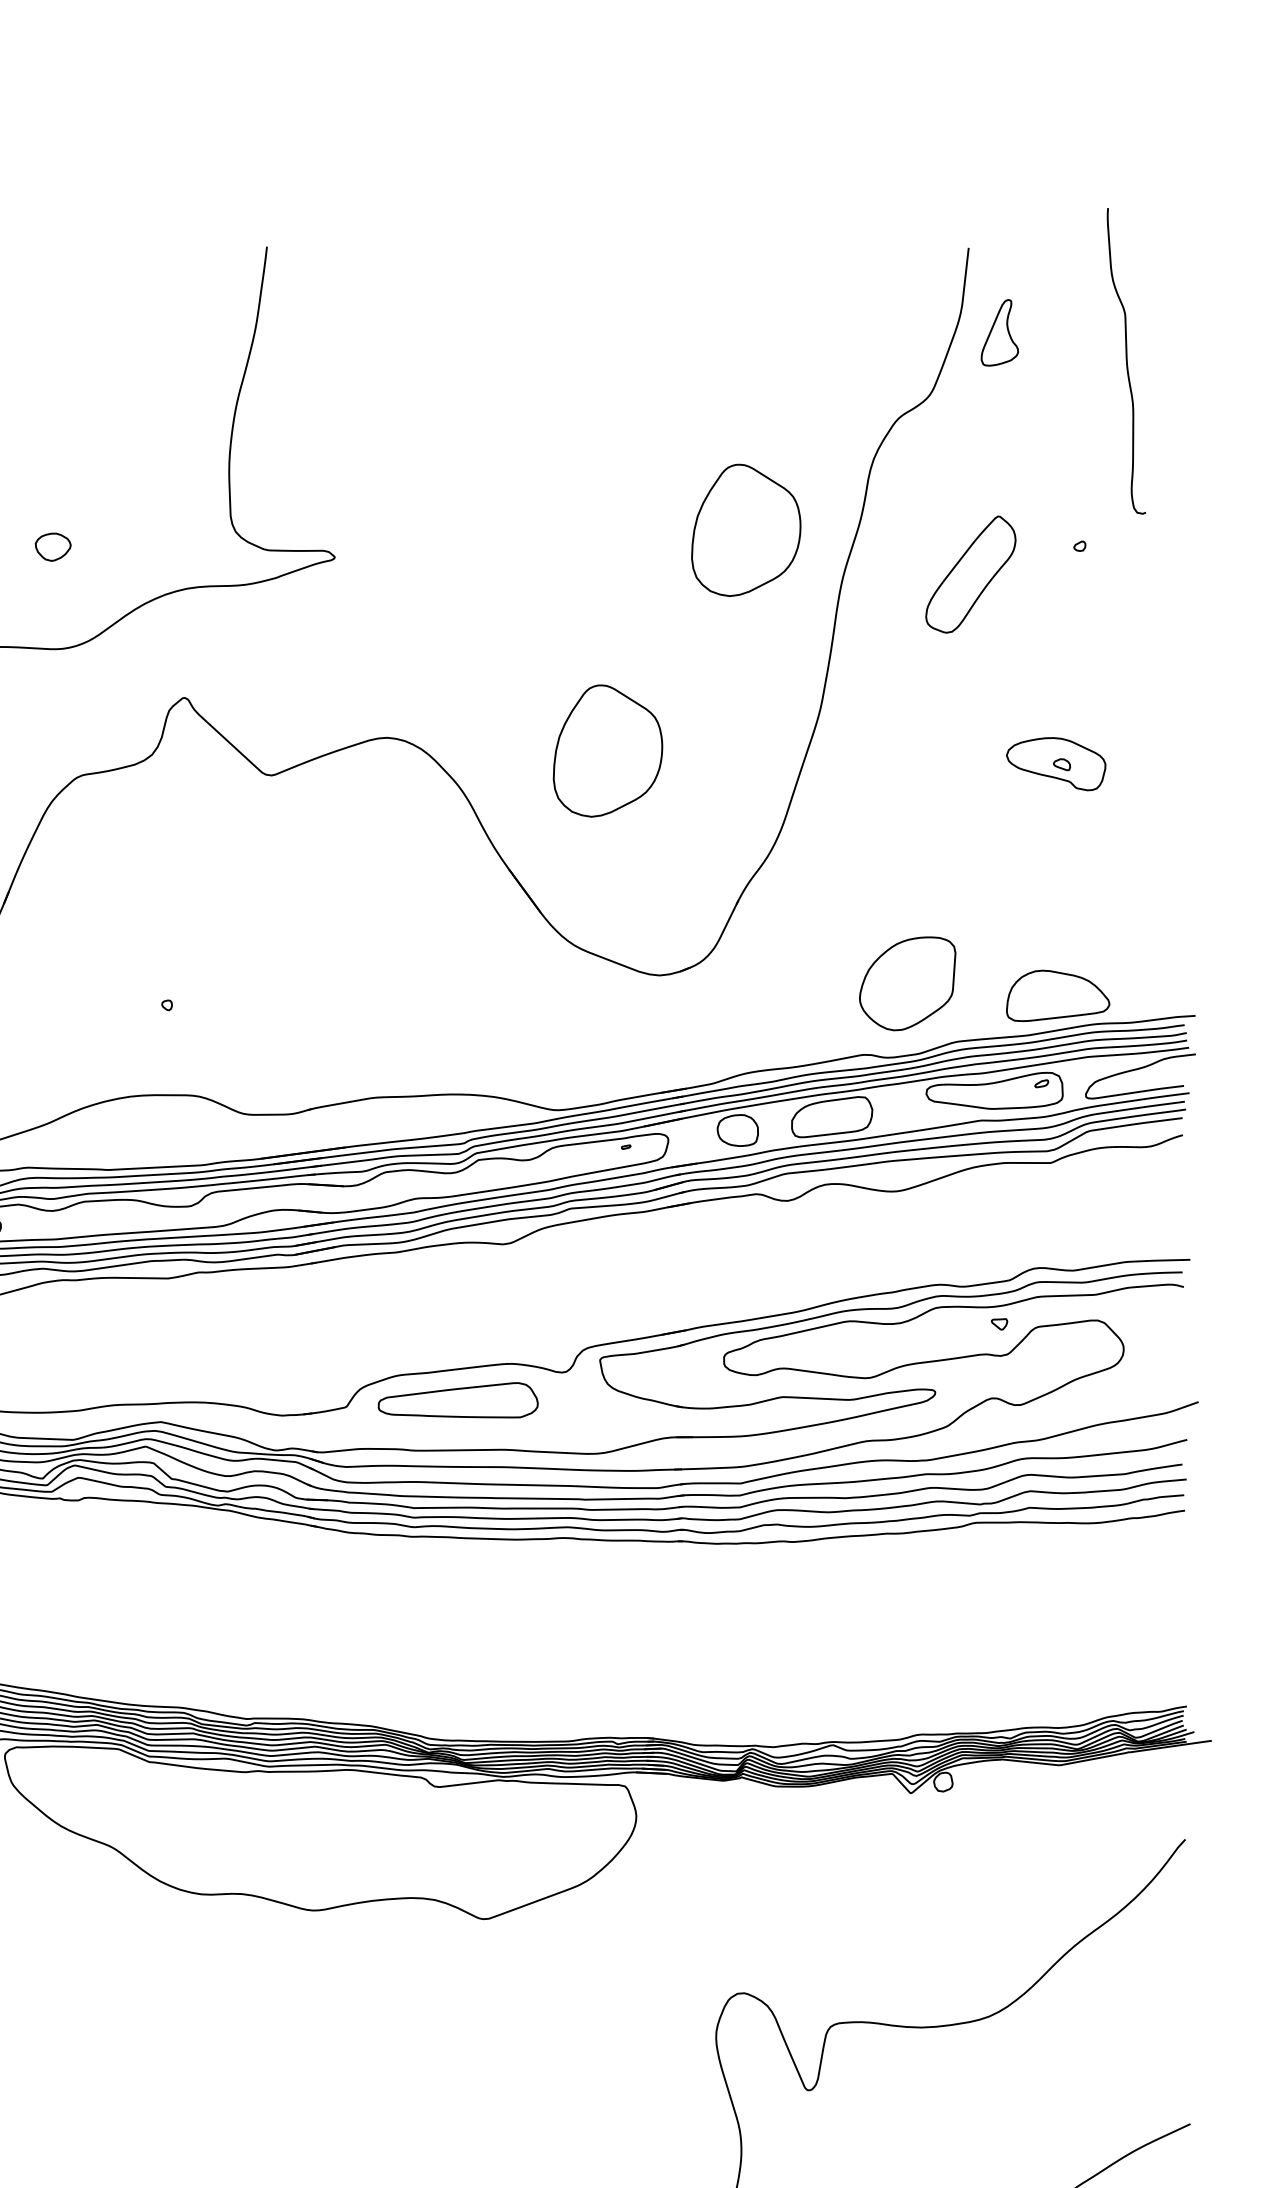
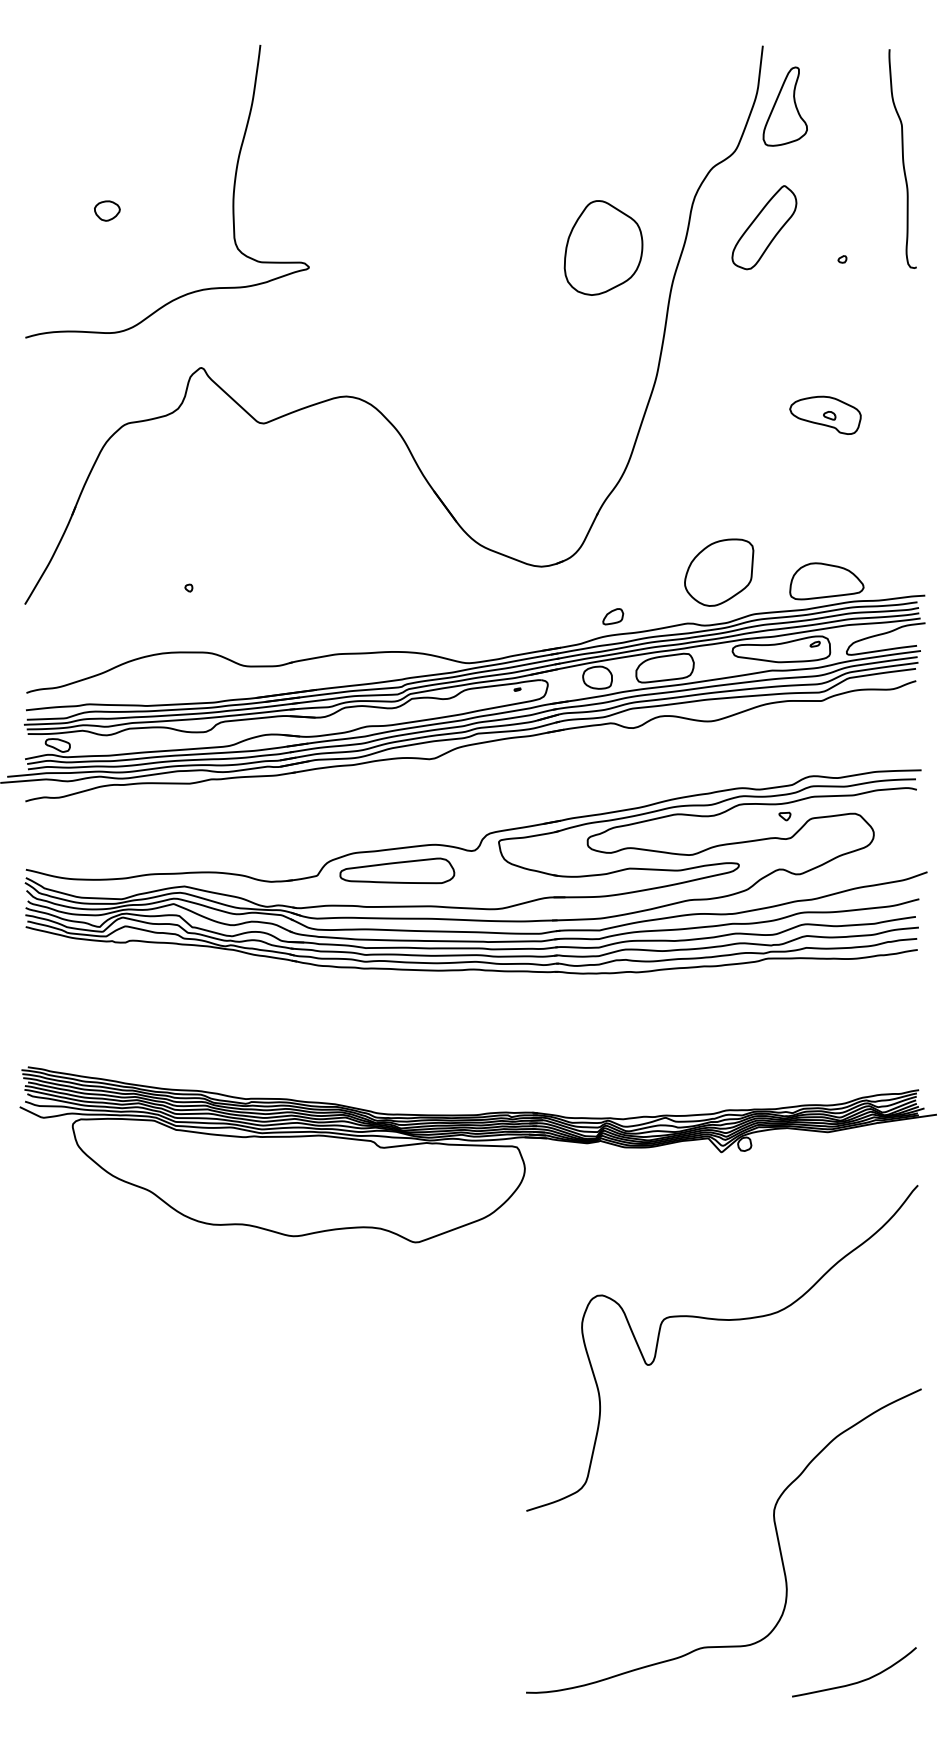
part: (998, 332) -> (784, 106), size x1.67
curve: (1126, 360) -> (902, 158), moved
part: (53, 546) -> (107, 210), moved
part: (970, 574) -> (764, 227), moved
part: (607, 750) -> (504, 405), removed
part: (760, 1045) -> (613, 616), added

